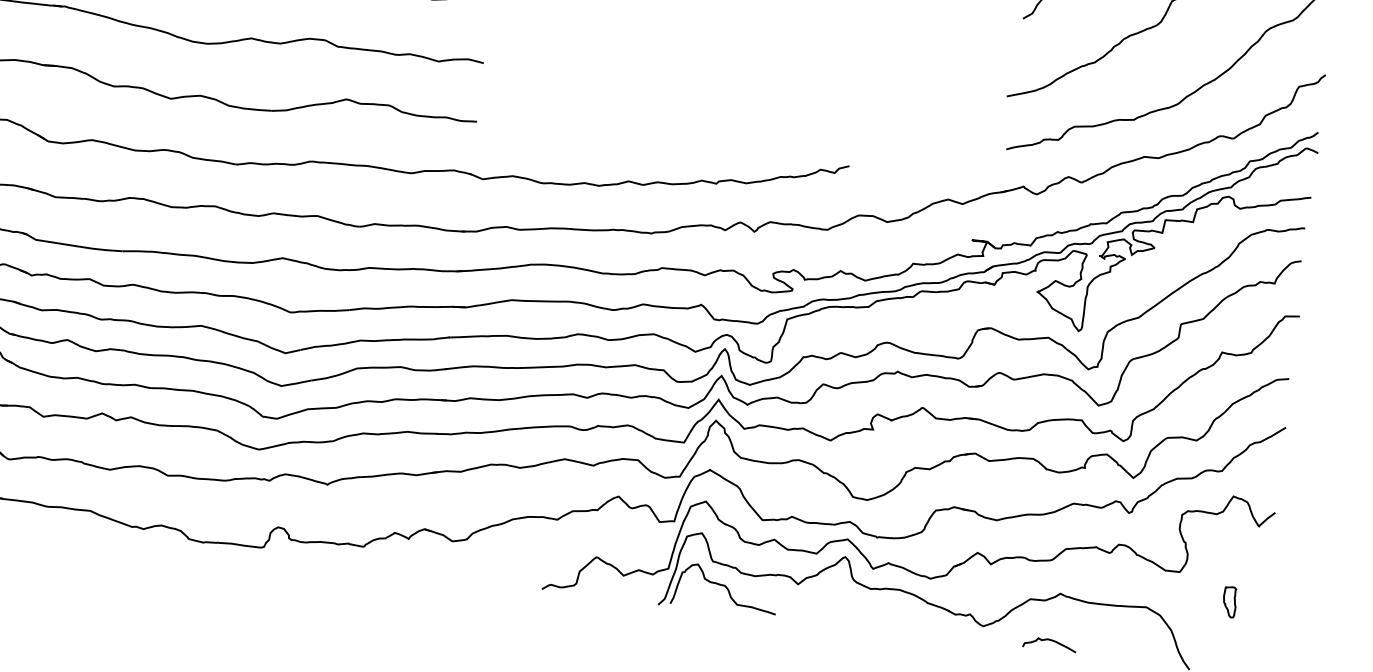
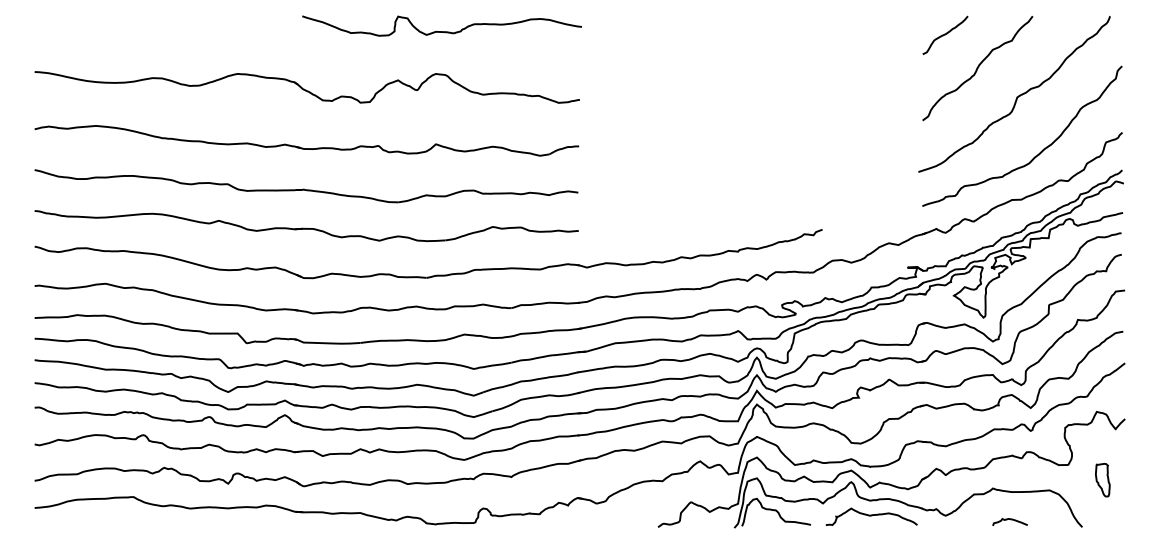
part: (1229, 602) -> (1102, 480), size x1.67
curve: (869, 613) -> (871, 516), added
curve: (1050, 642) -> (1010, 520), moved

